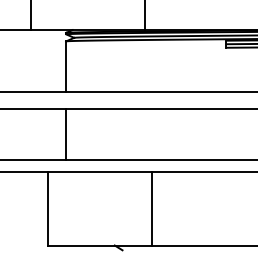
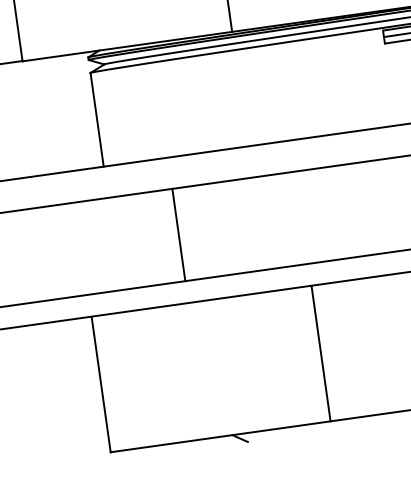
line: (66, 134) -> (179, 234), moved
line: (152, 208) -> (321, 353), moved

